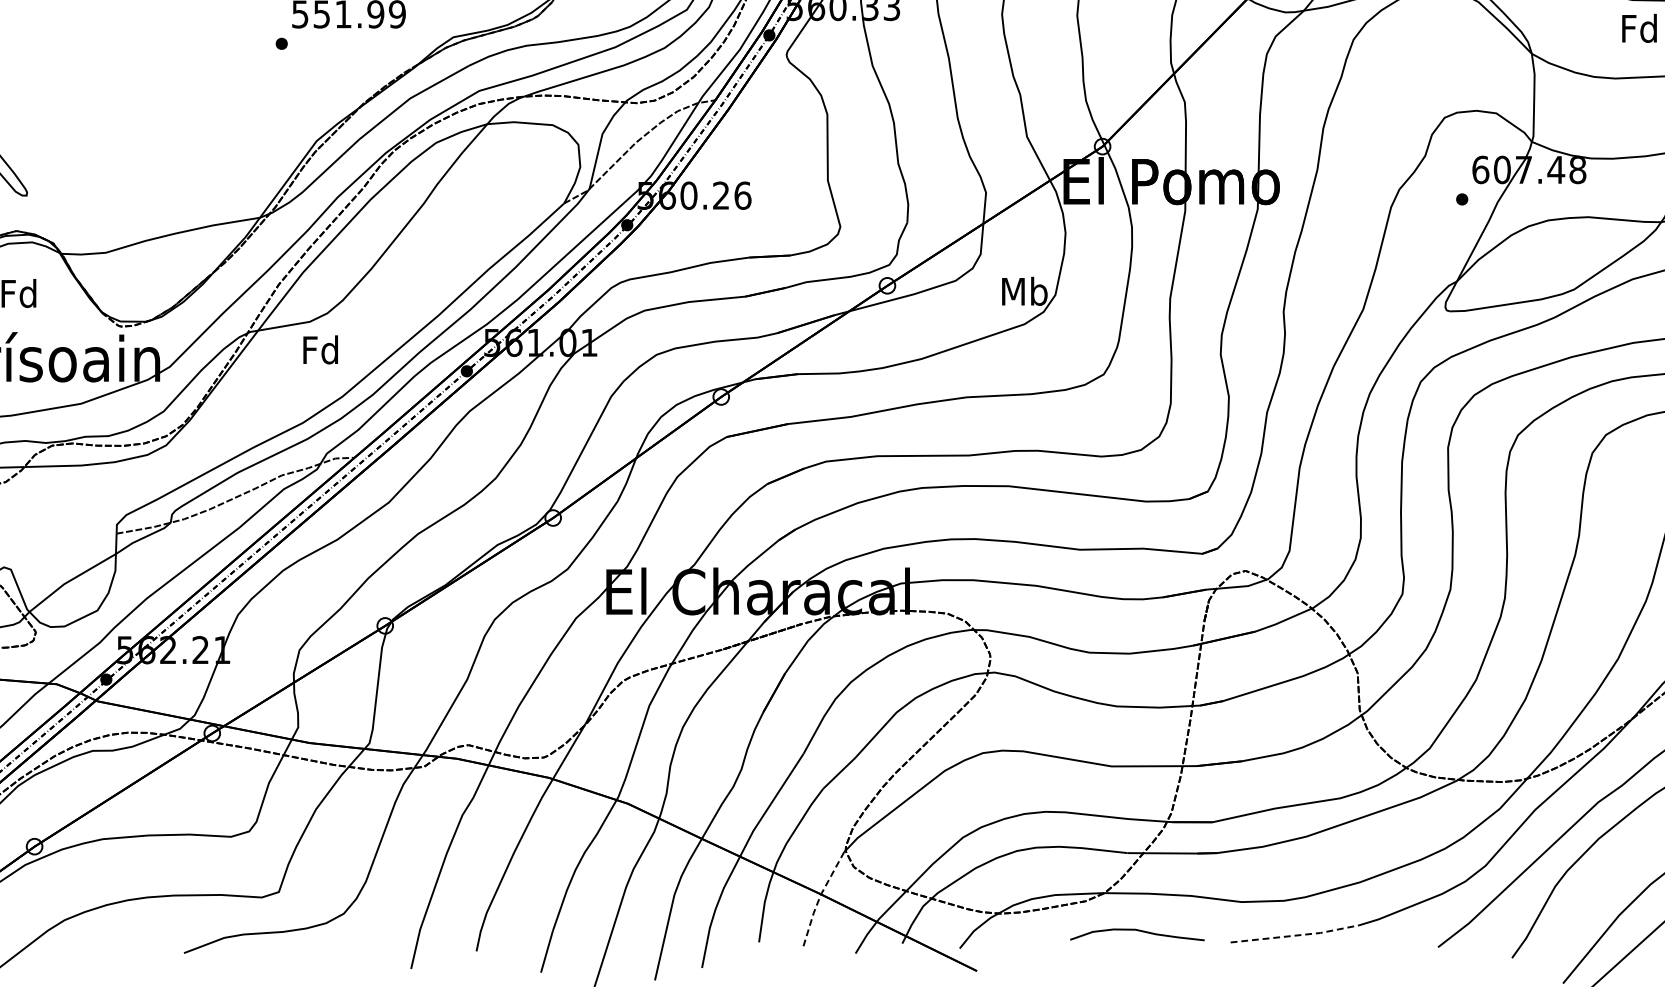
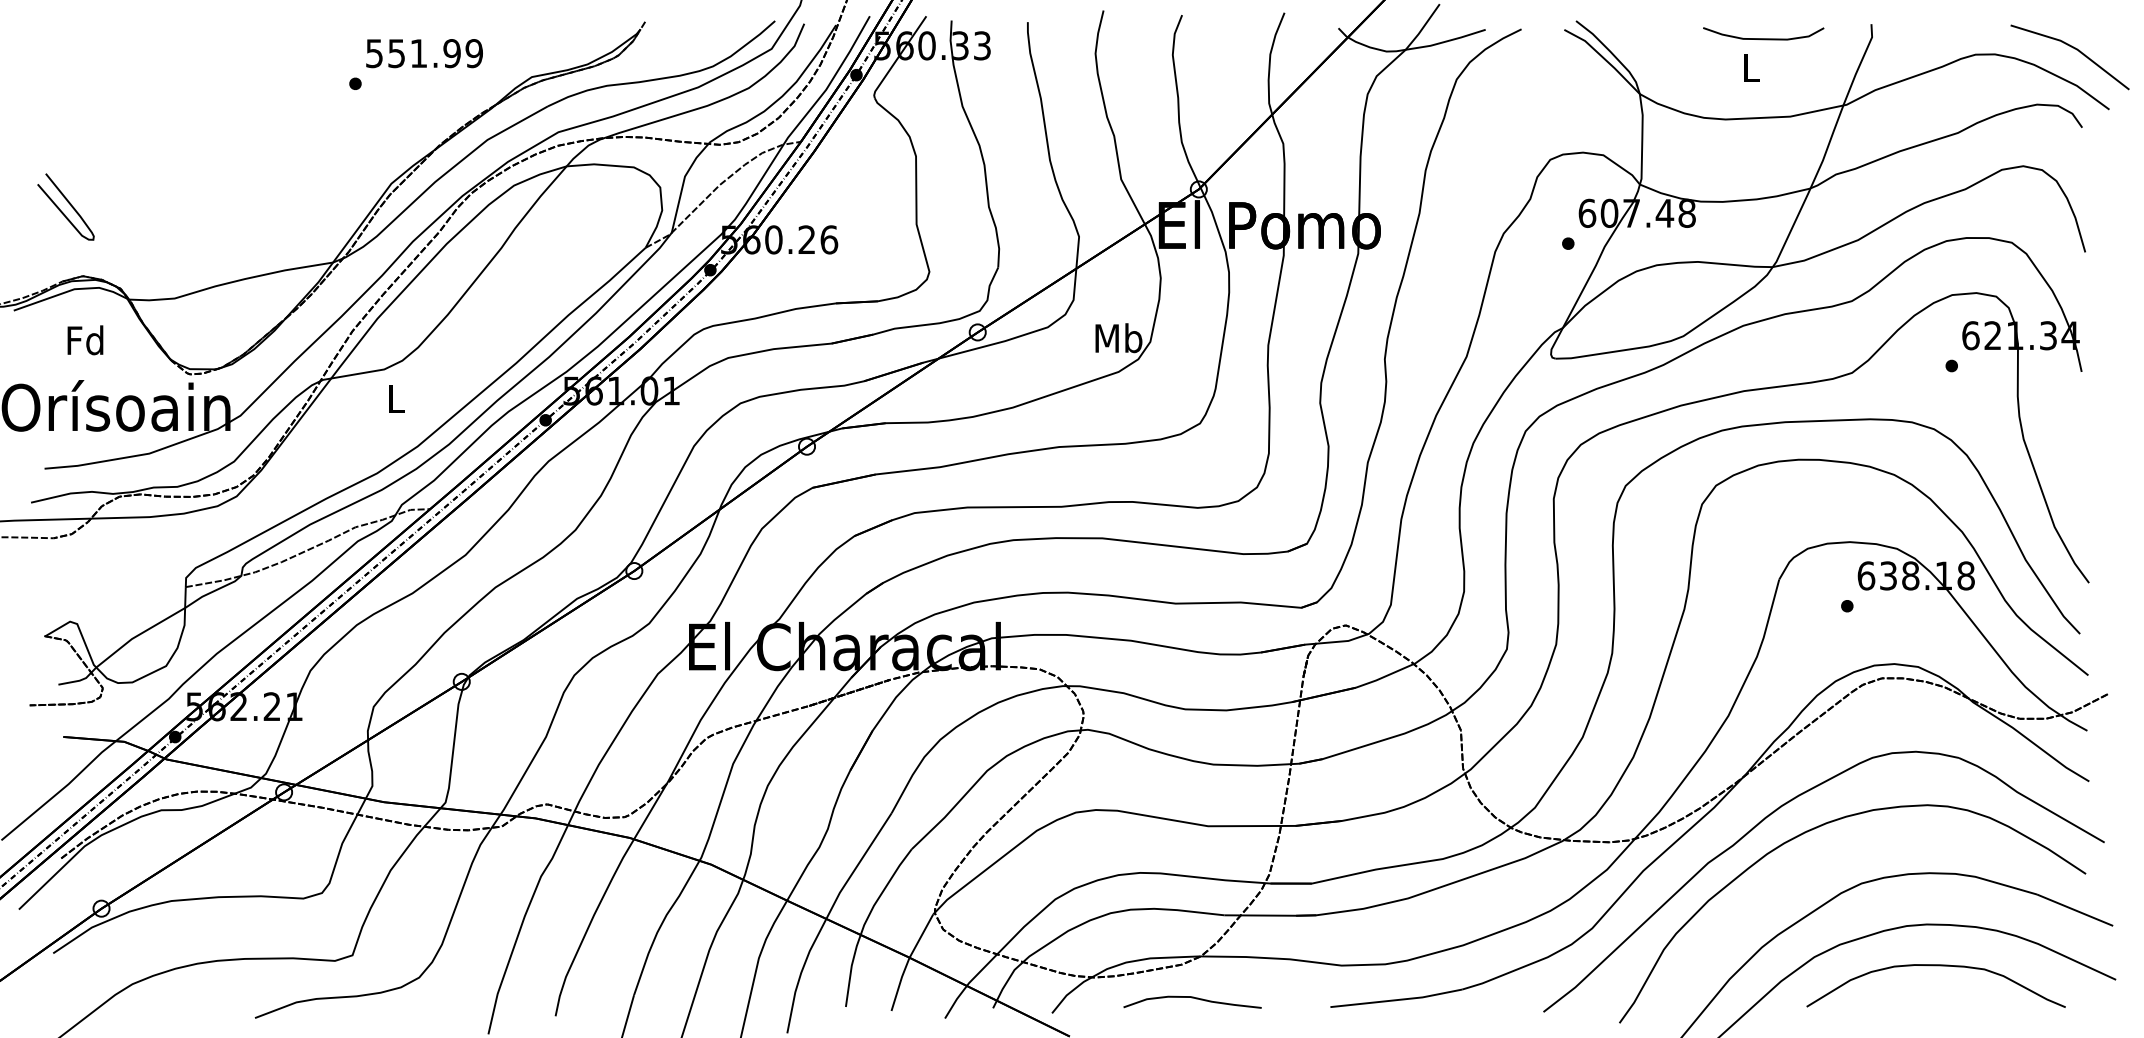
text: (1639, 27) -> (1750, 67), Fd -> L
text: (320, 350) -> (395, 398), Fd -> L
line: (820, 897) -> (908, 960), dashed -> solid
curve: (1137, 931) -> (1192, 998), moved
line: (1295, 936) -> (1397, 1000), dashed -> solid

